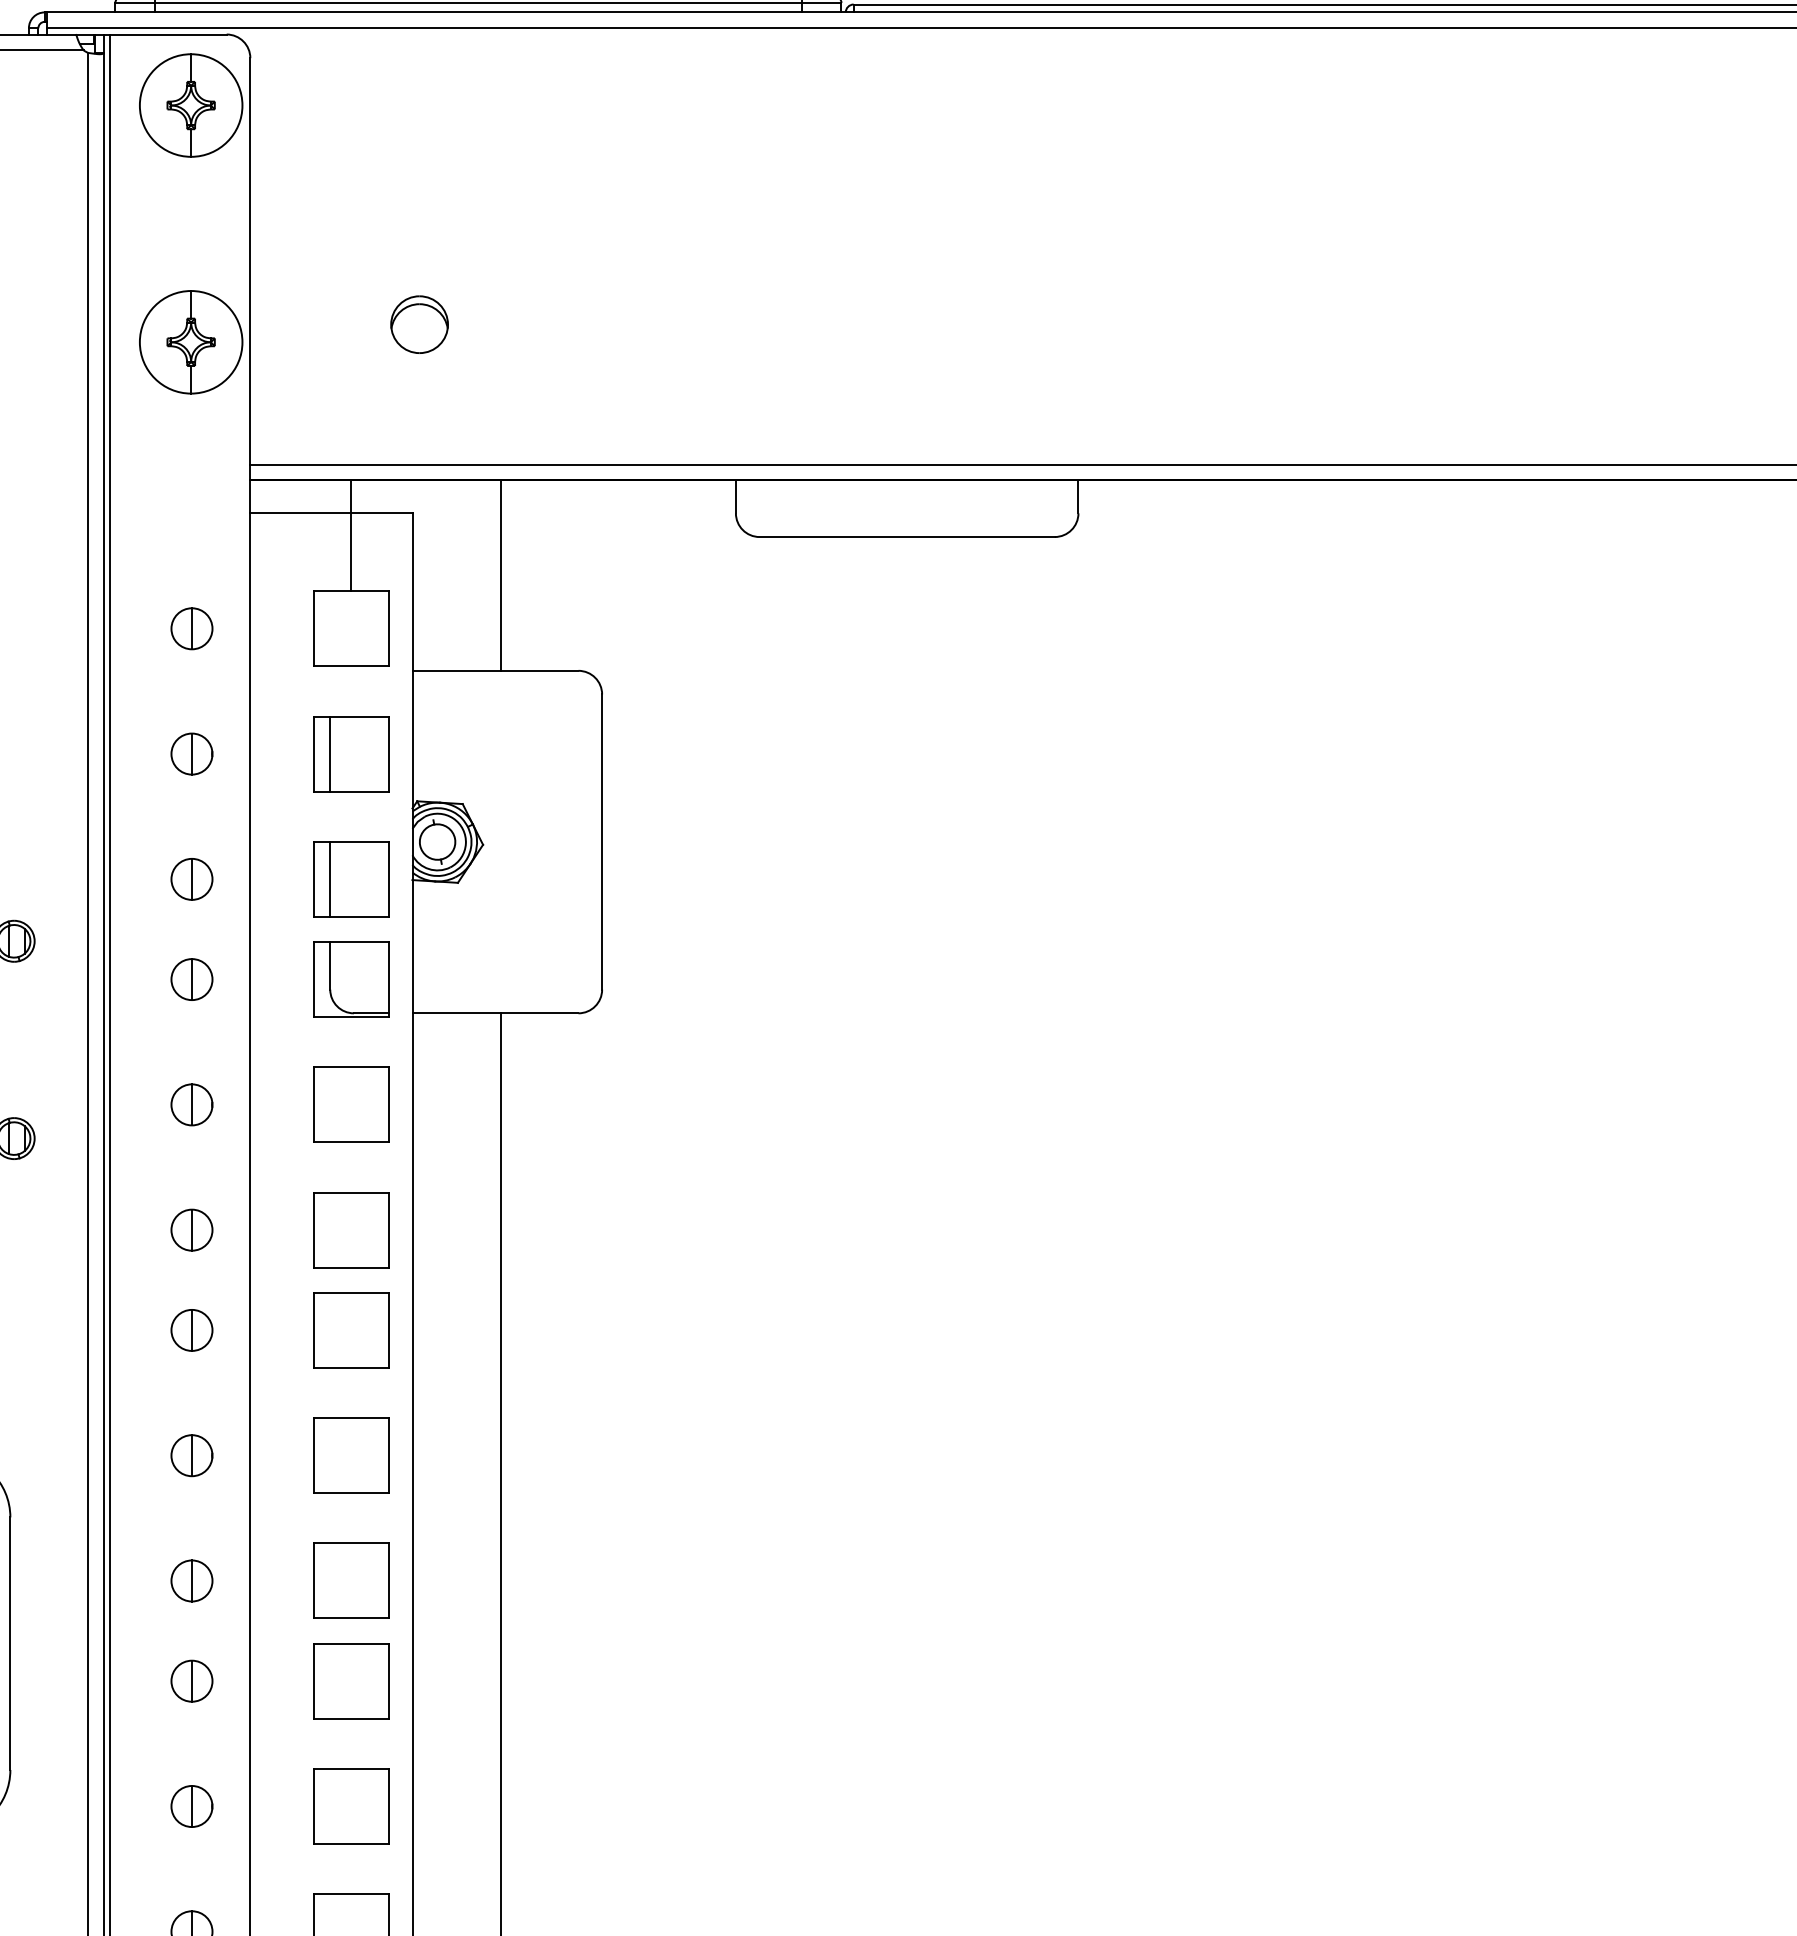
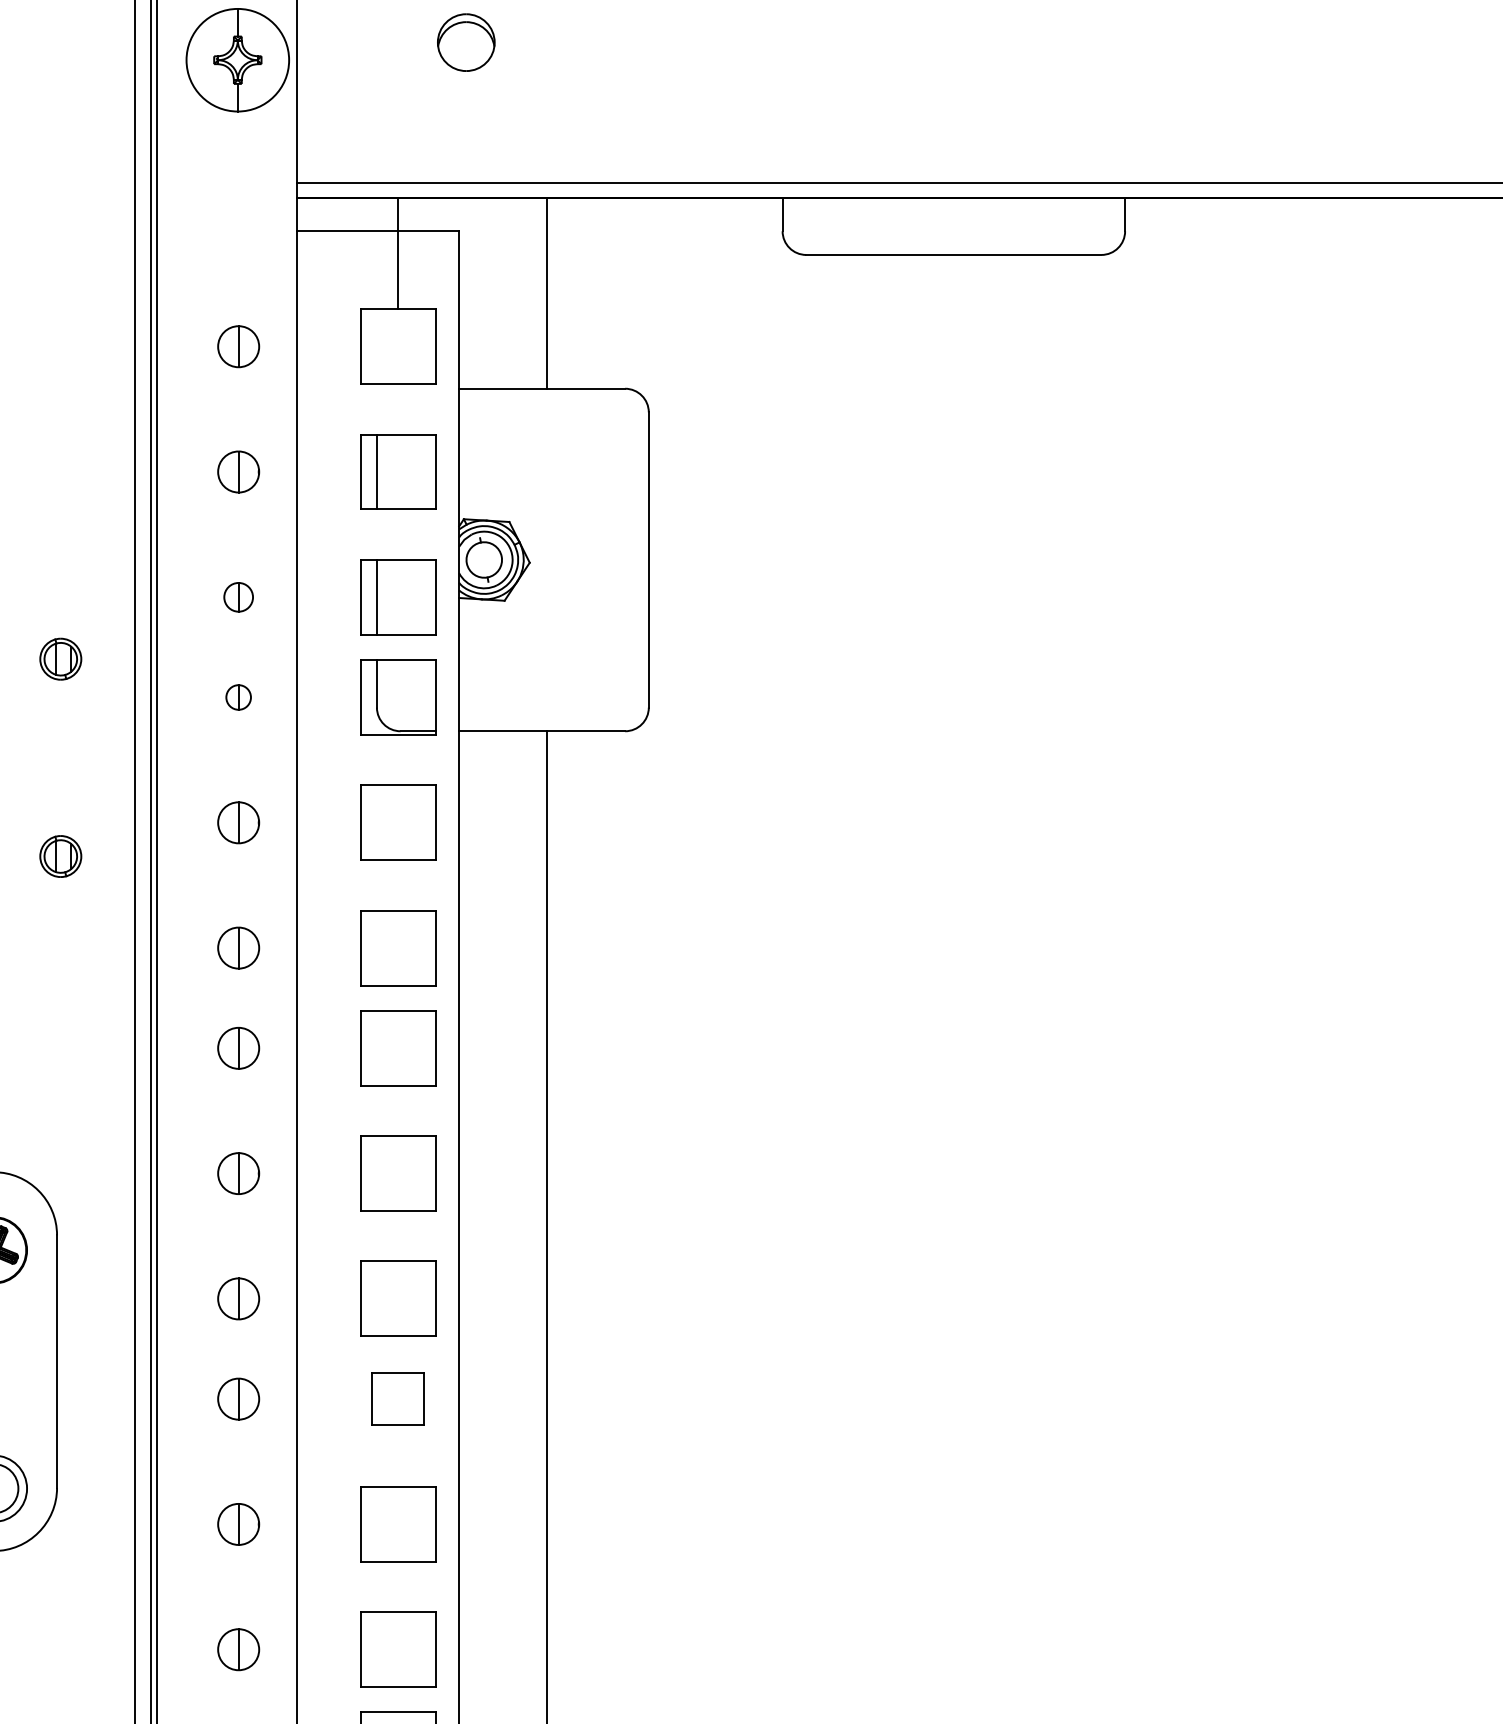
part: (191, 879) -> (238, 597), size x0.7
part: (191, 979) -> (238, 697), size x0.6
part: (351, 1681) -> (398, 1399), size x0.7

